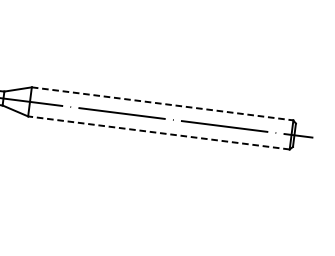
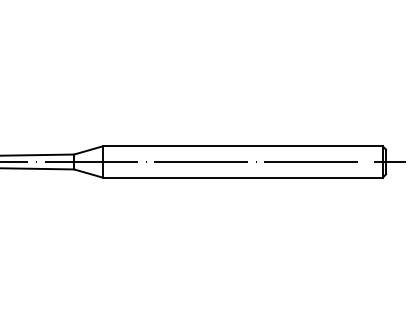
line: (163, 104) -> (243, 146), dashed -> solid
line: (158, 132) -> (242, 177), dashed -> solid

